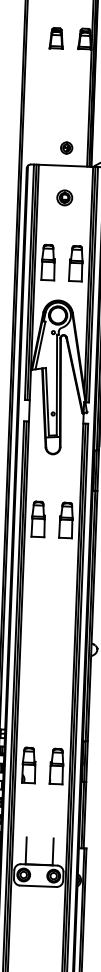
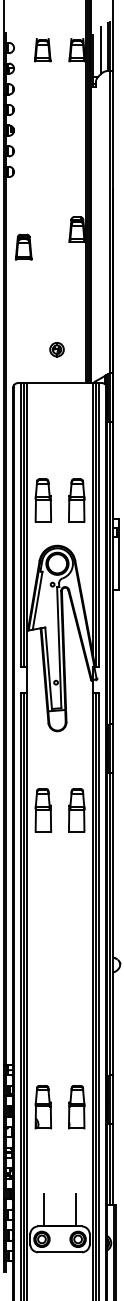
part: (56, 37) -> (23, 246), moved
part: (66, 147) -> (56, 349), moved
part: (64, 197) -> (59, 421), removed

